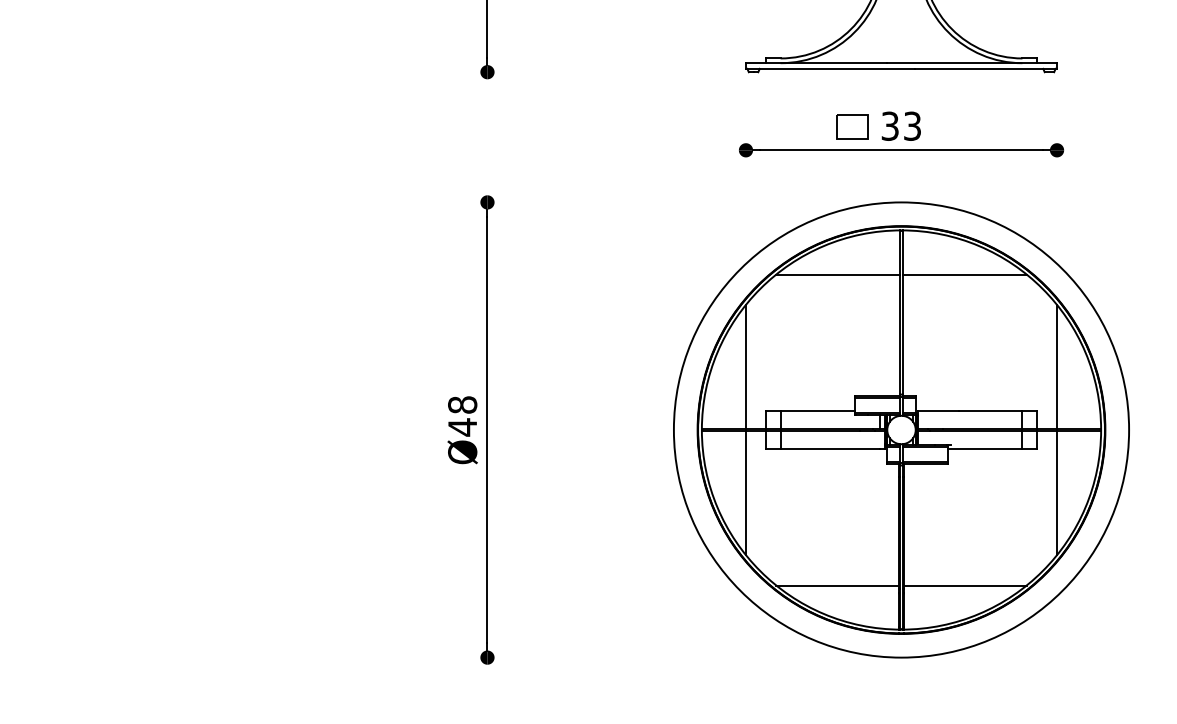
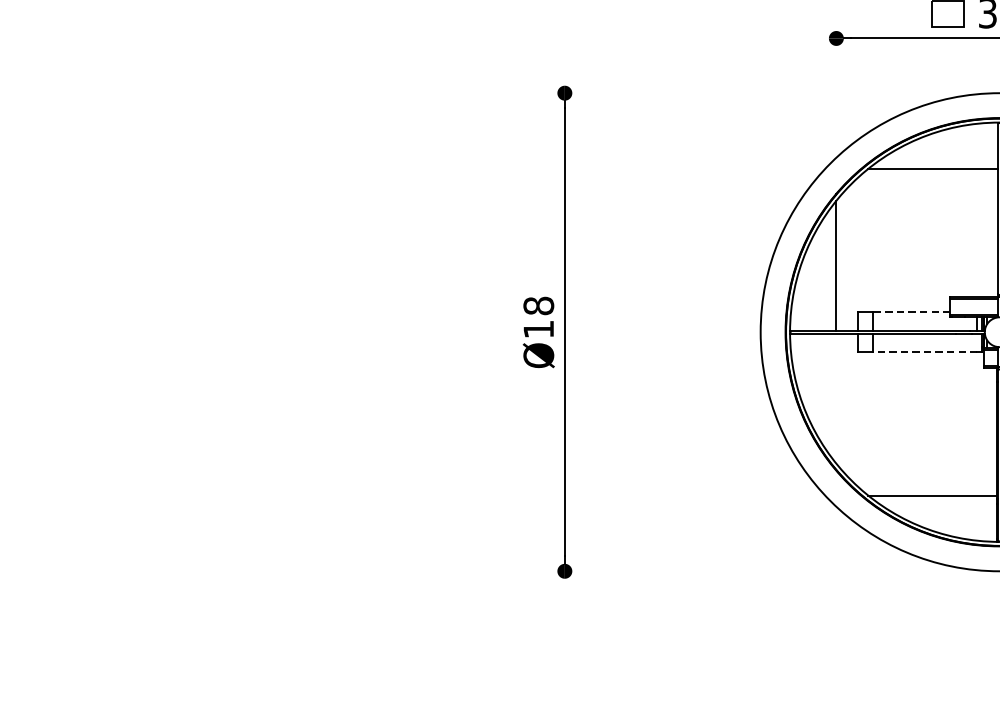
line: (817, 411) -> (911, 312), solid -> dashed
text: (462, 427) -> (538, 329), Ø48 -> Ø18
line: (830, 448) -> (925, 351), solid -> dashed
line: (745, 493) -> (835, 398), removed

